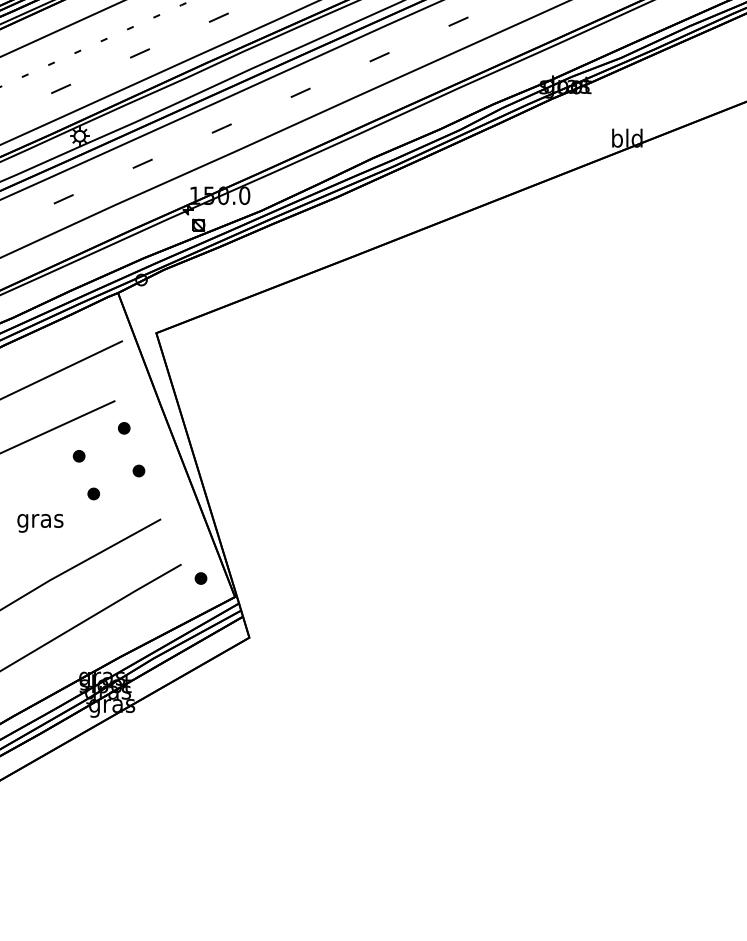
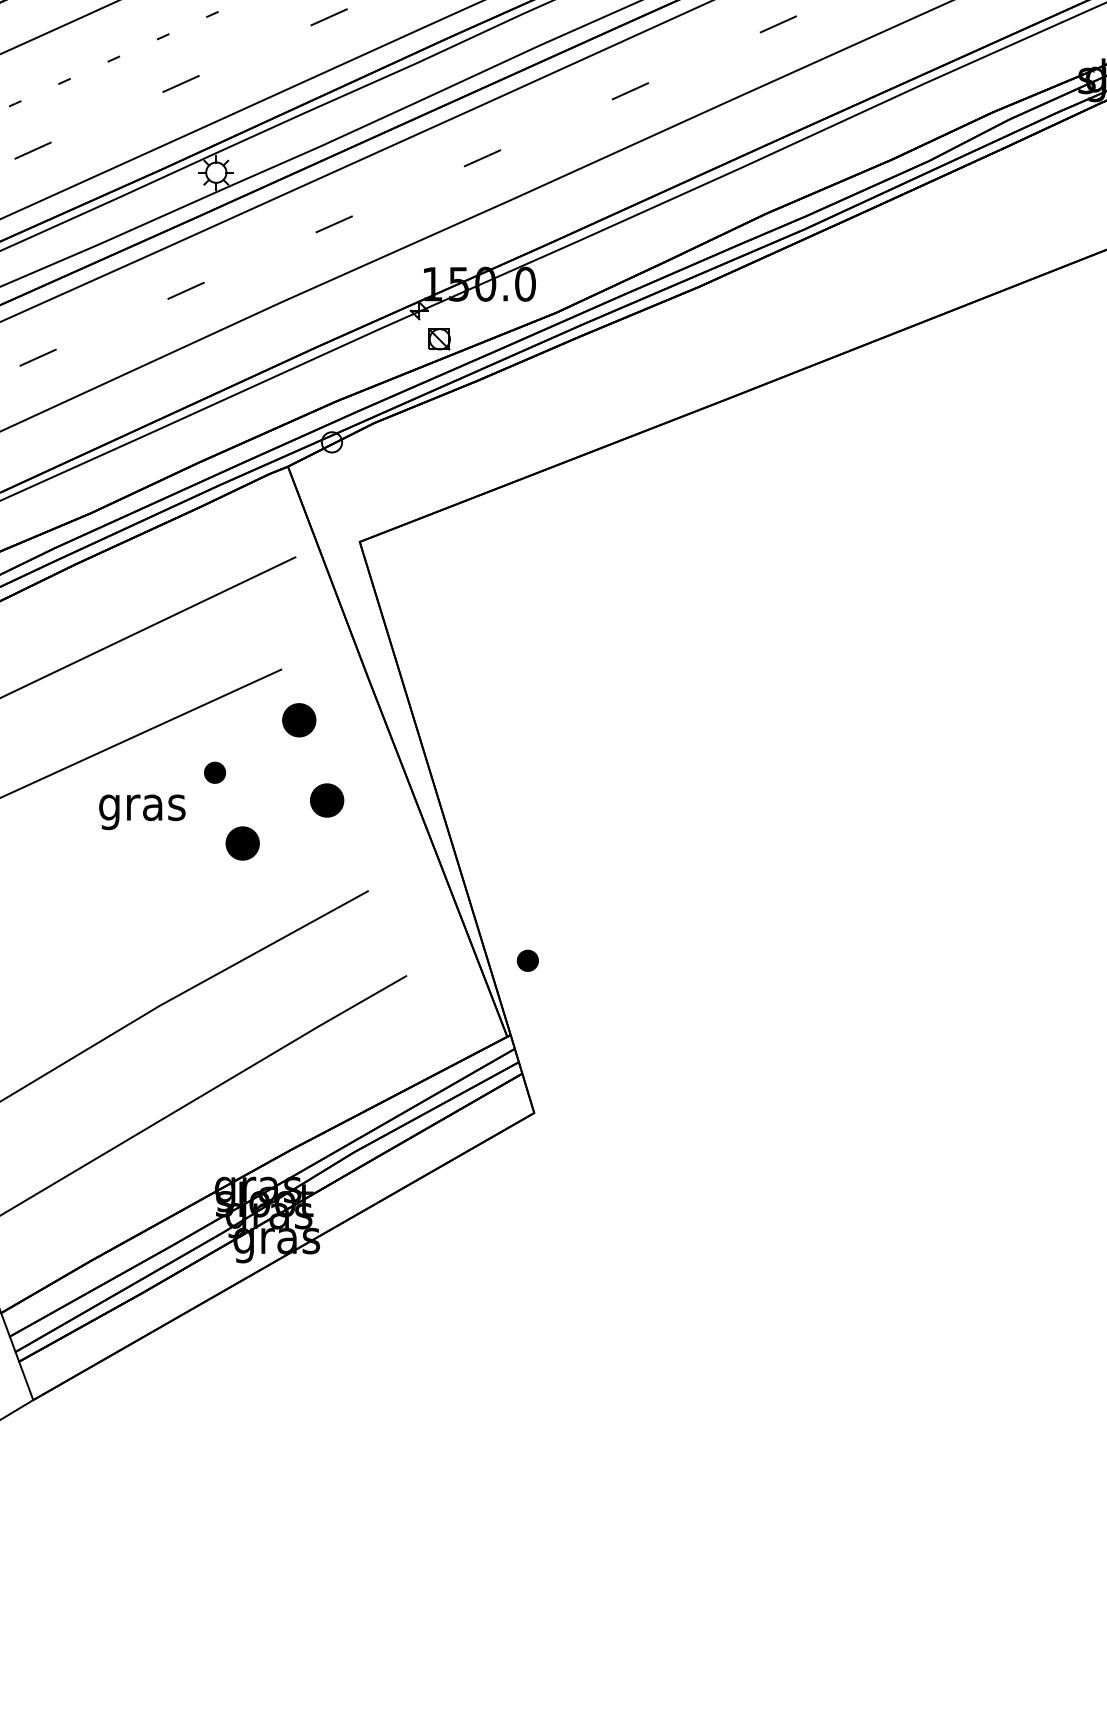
part: (124, 428) -> (300, 720), size x1.6
part: (138, 470) -> (326, 799), size x1.6
part: (93, 493) -> (241, 842), size x1.6
text: (40, 523) -> (142, 812), moved
part: (200, 578) -> (526, 960), moved

